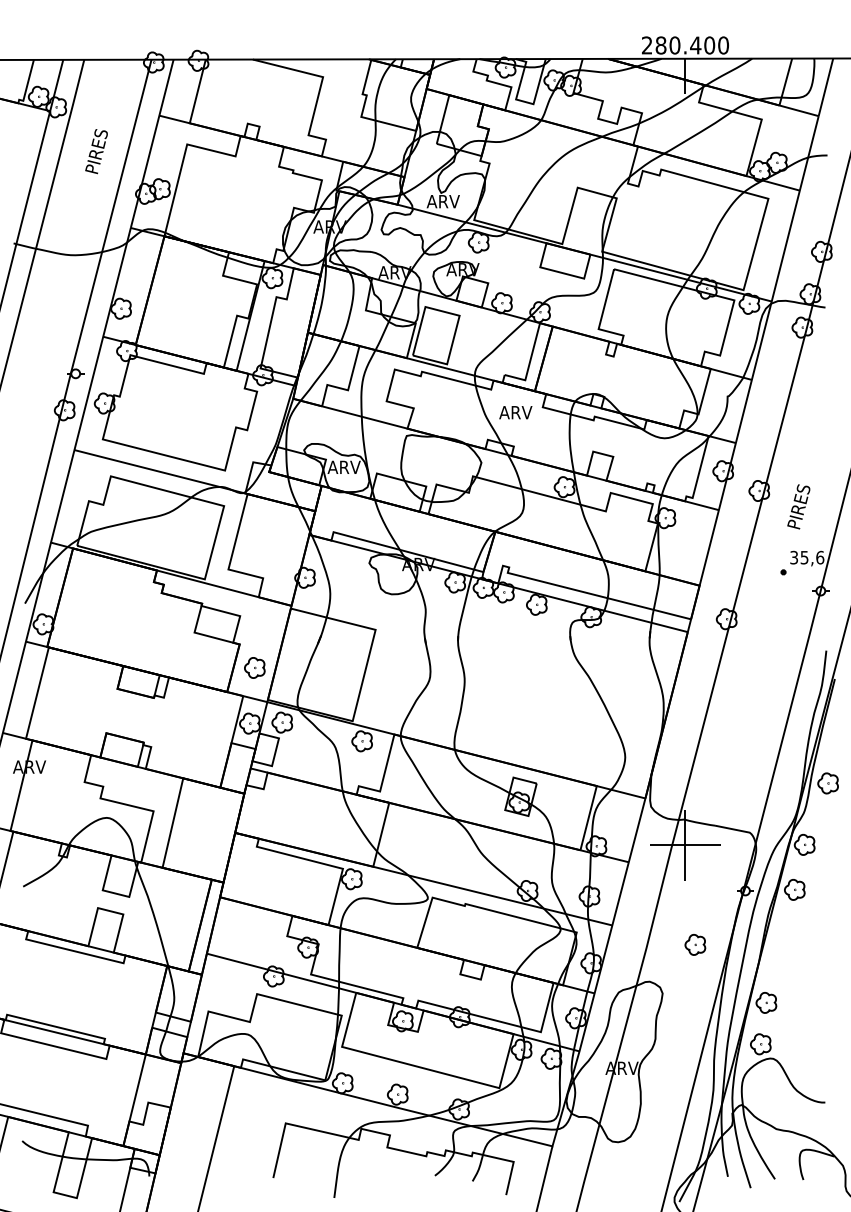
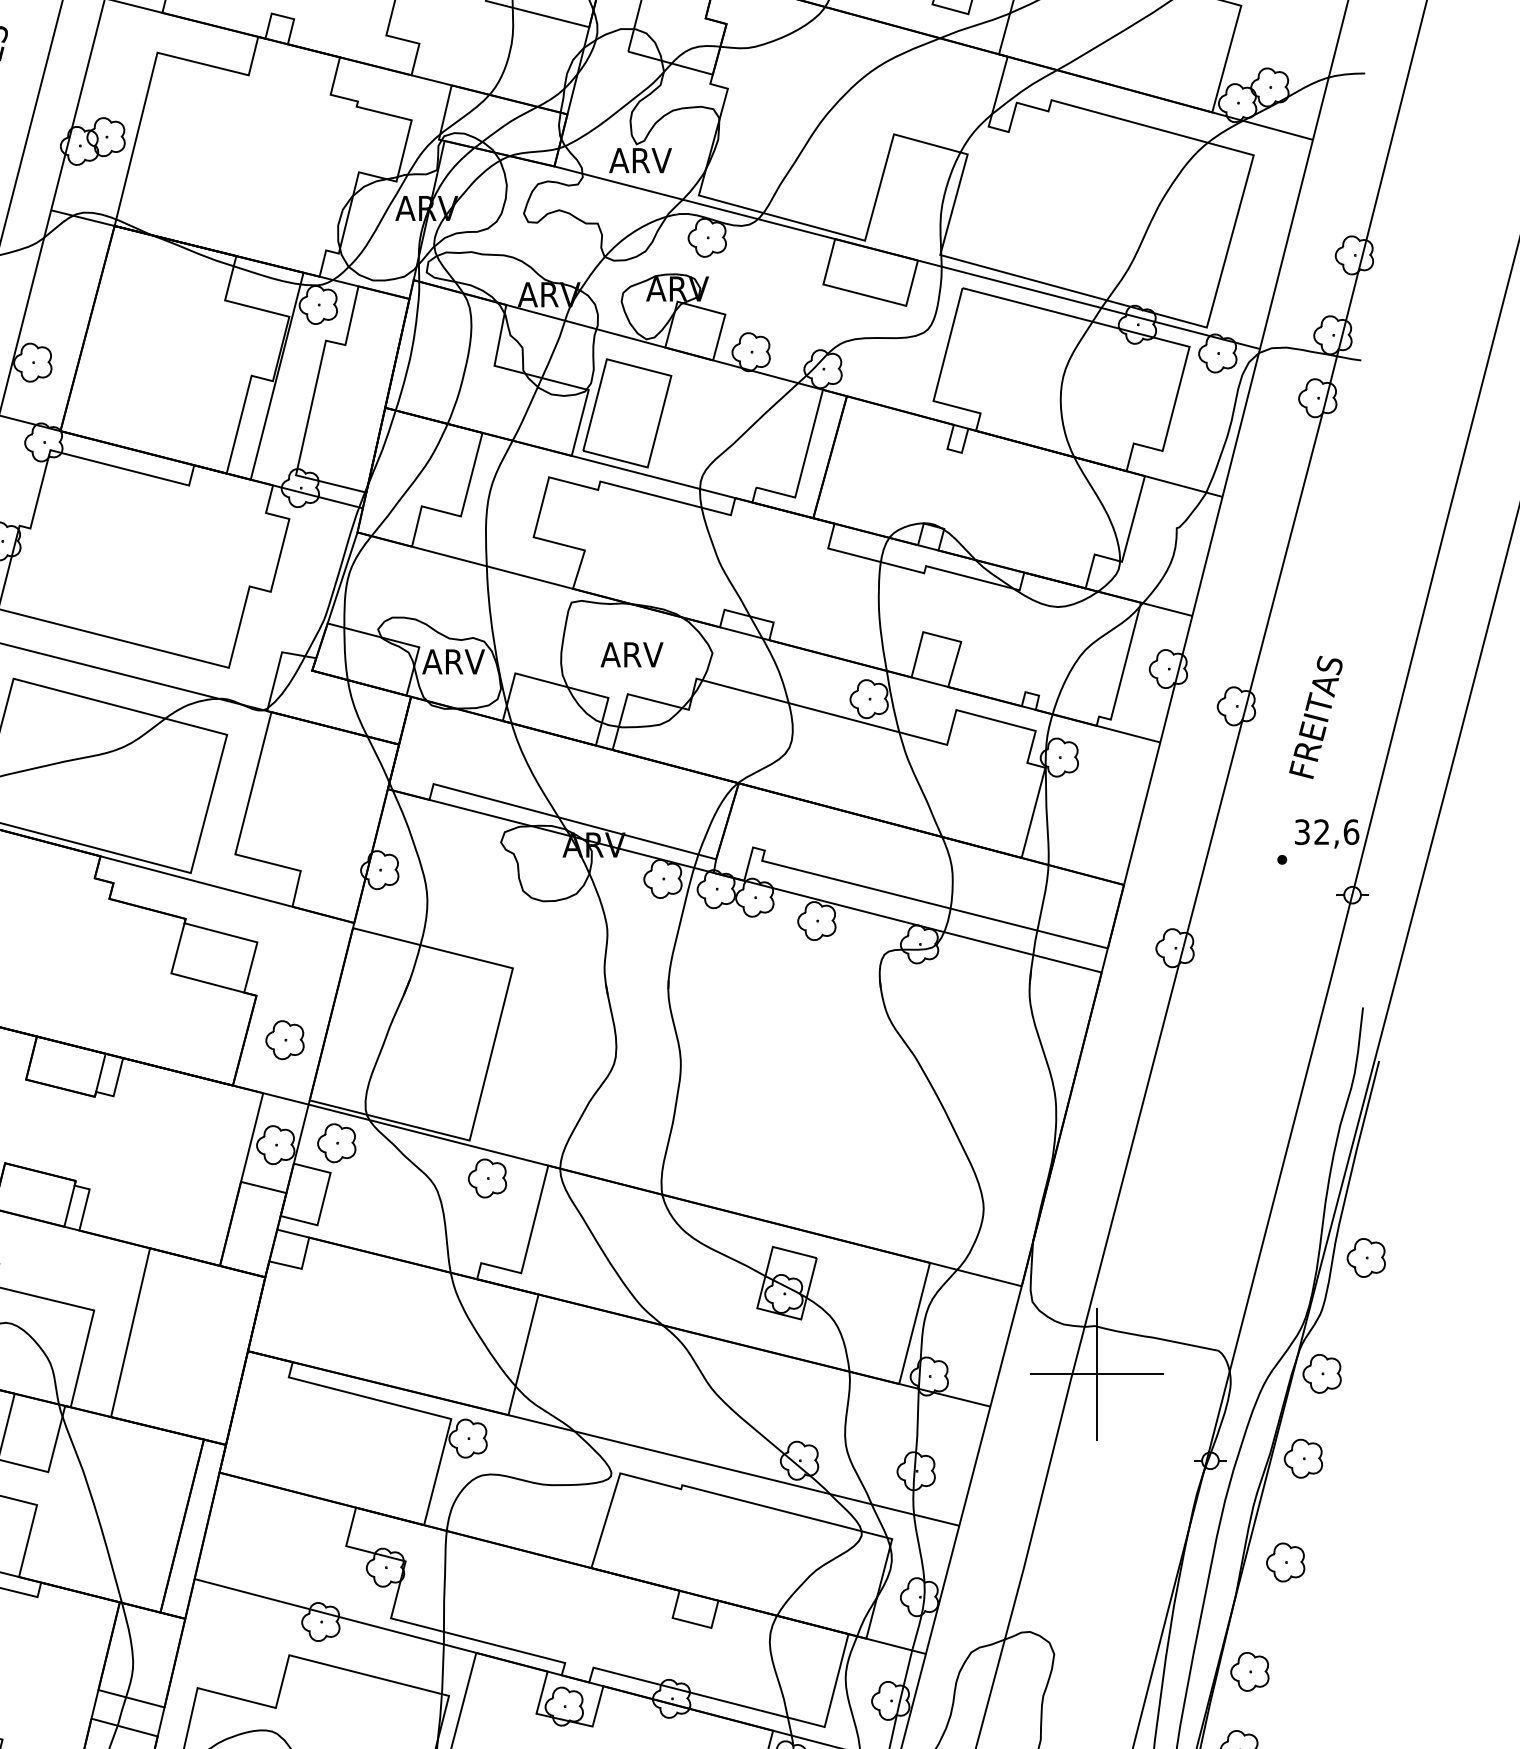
text: (515, 412) -> (631, 654), moved
text: (801, 495) -> (1316, 714), PIRES -> FREITAS
text: (804, 557) -> (1321, 831), 35,6 -> 32,6
part: (695, 944) -> (1285, 1561), moved

